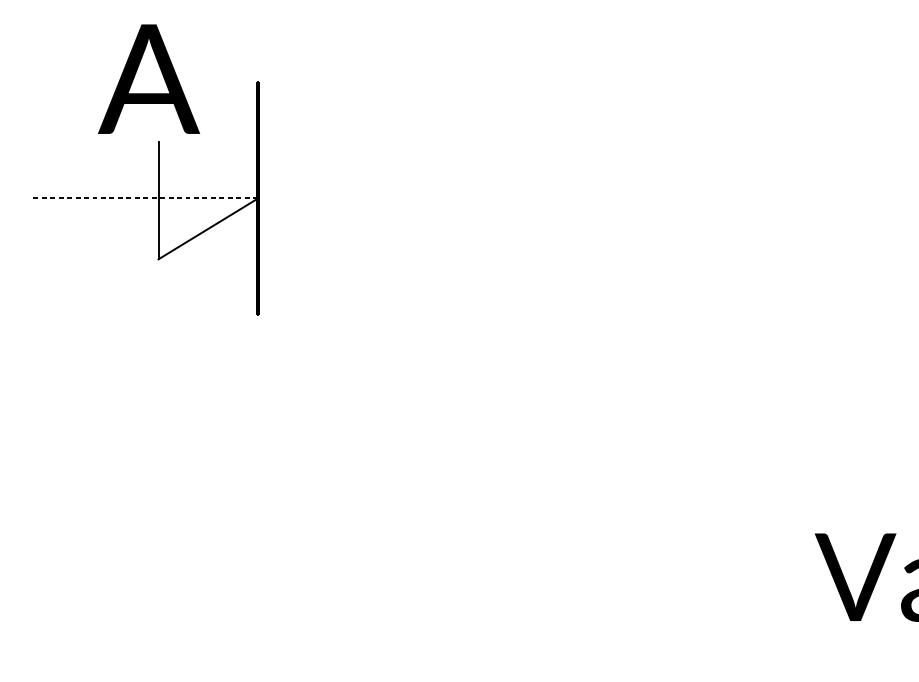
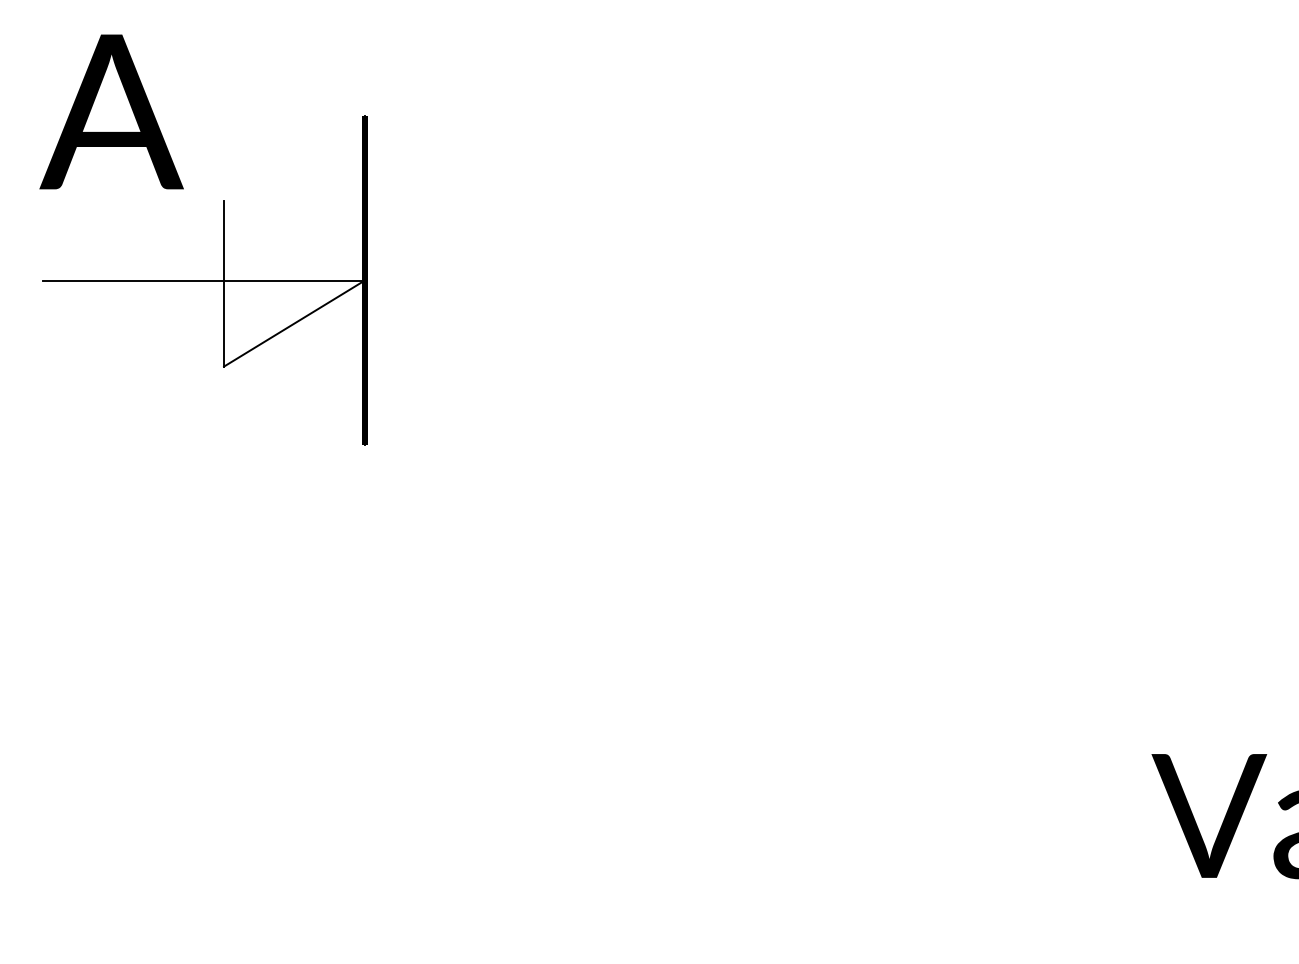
text: (148, 78) -> (111, 111), moved
line: (143, 198) -> (203, 280), dashed -> solid

